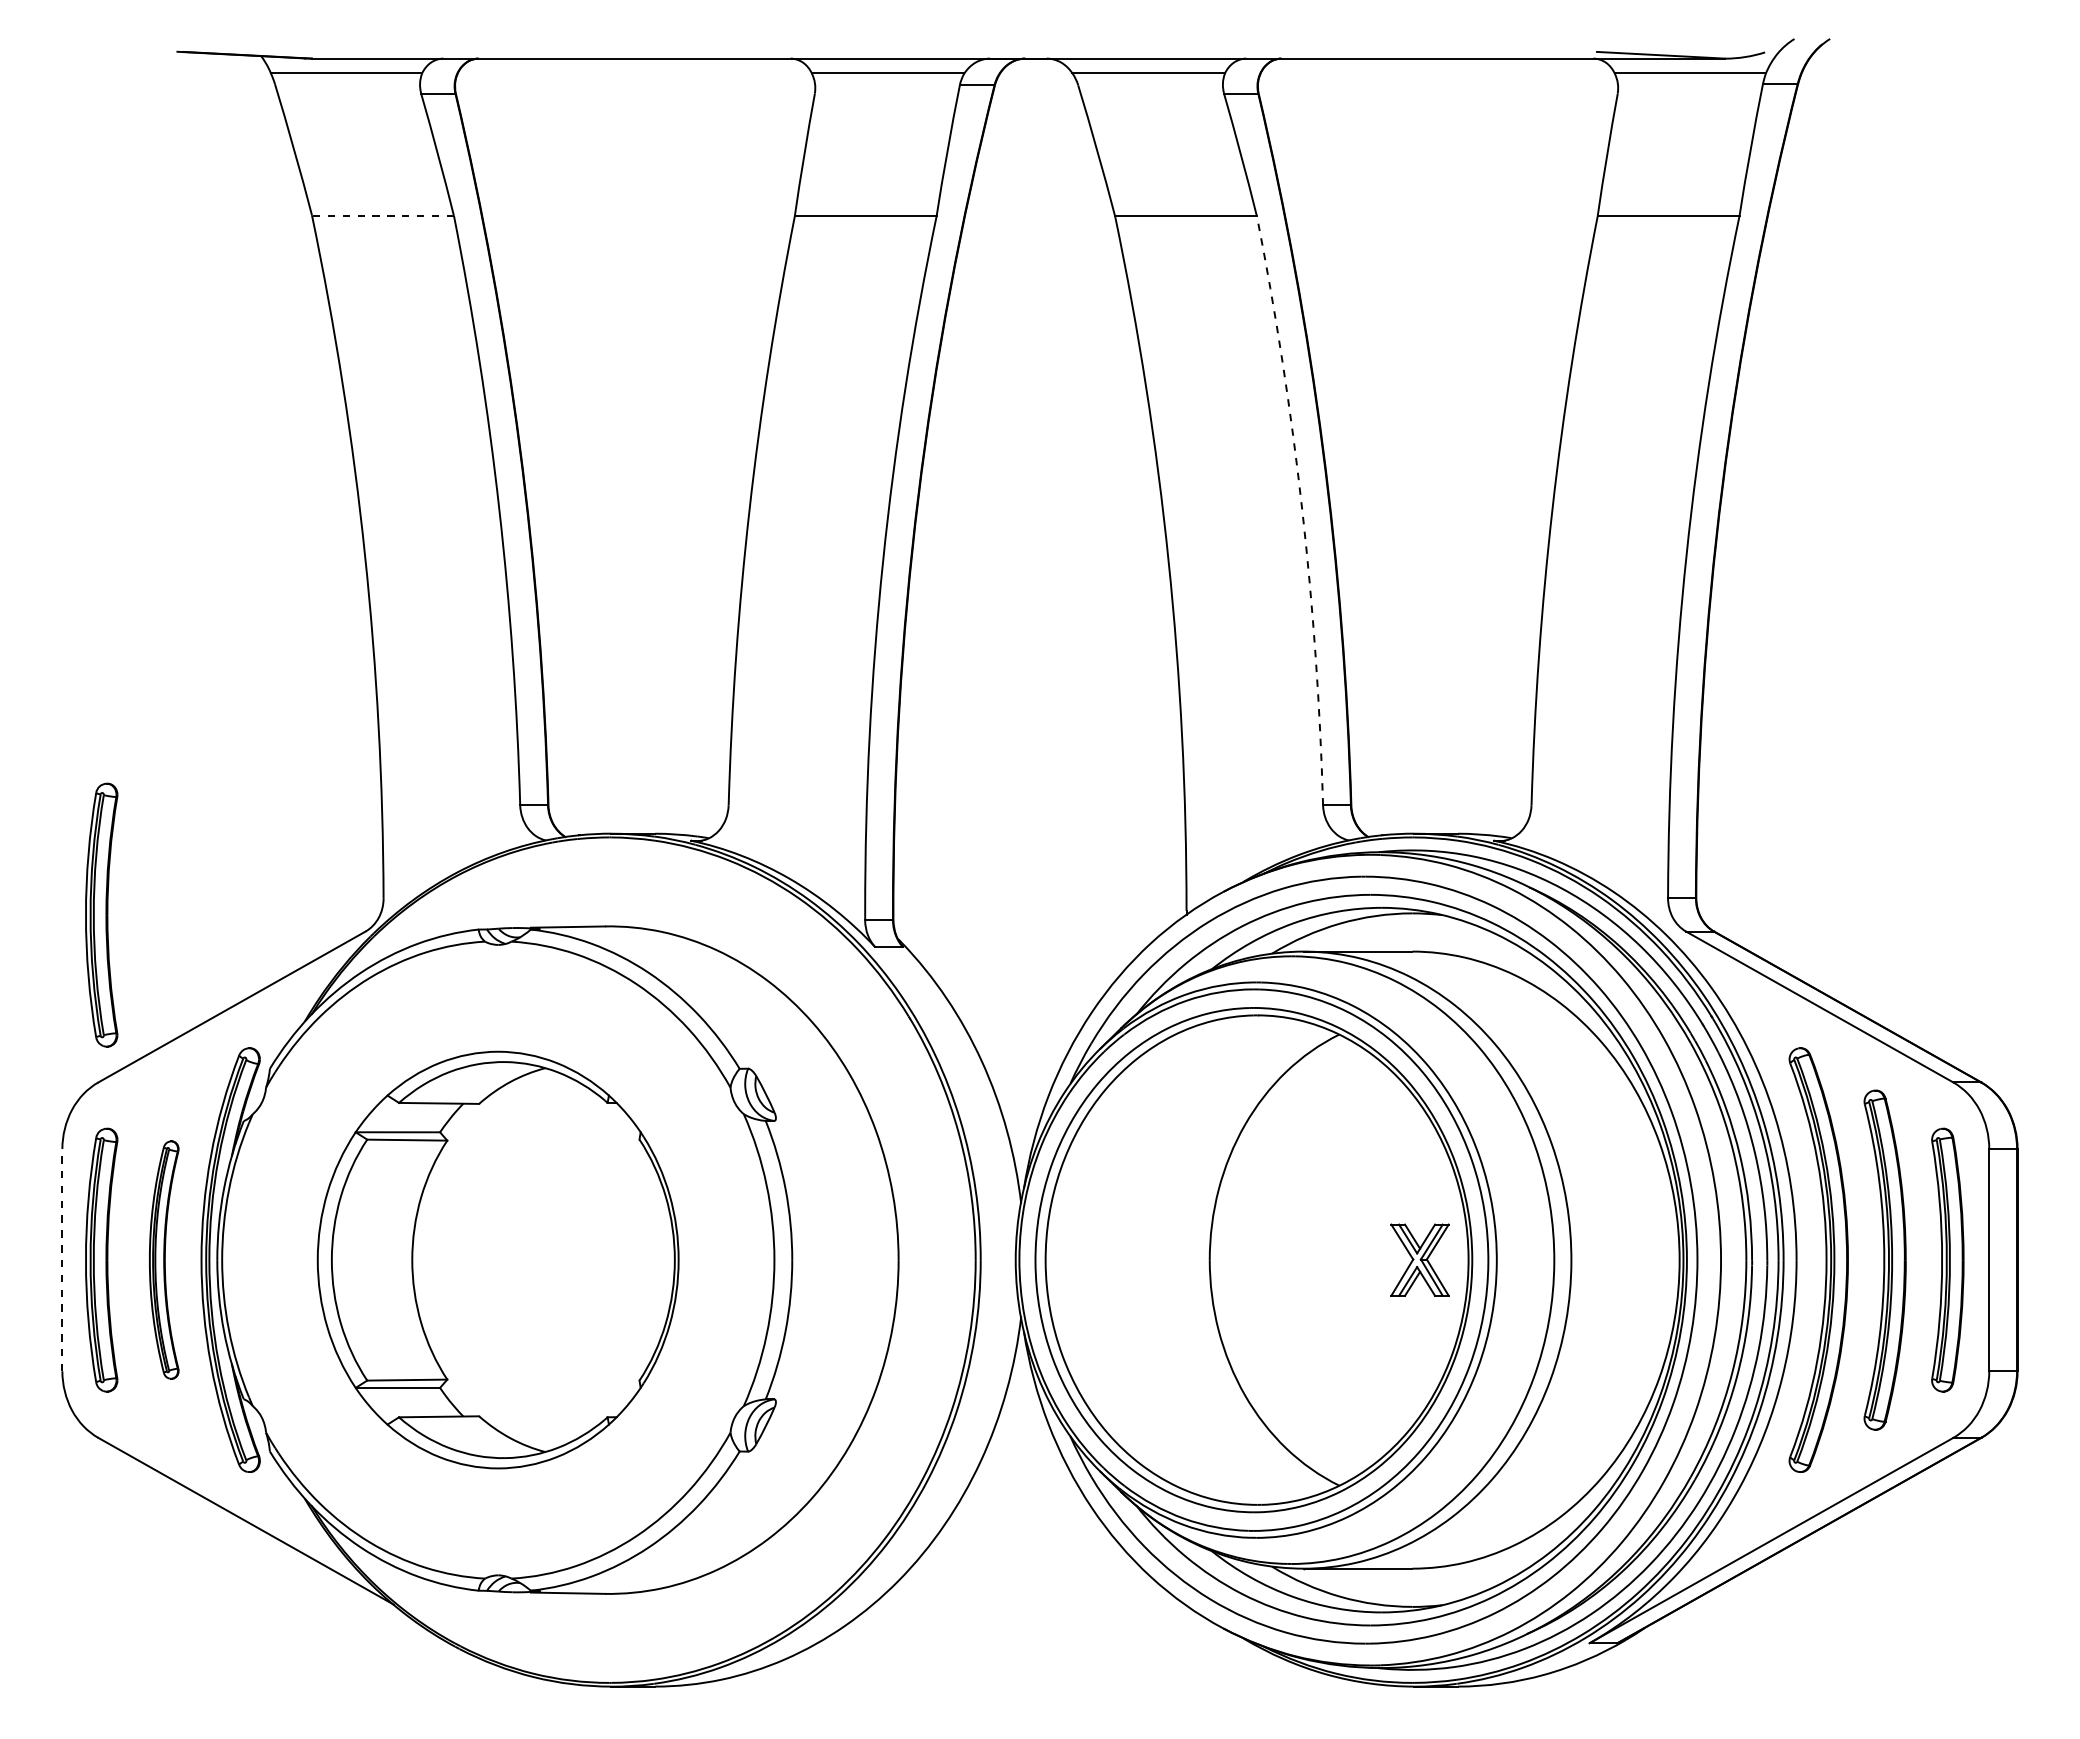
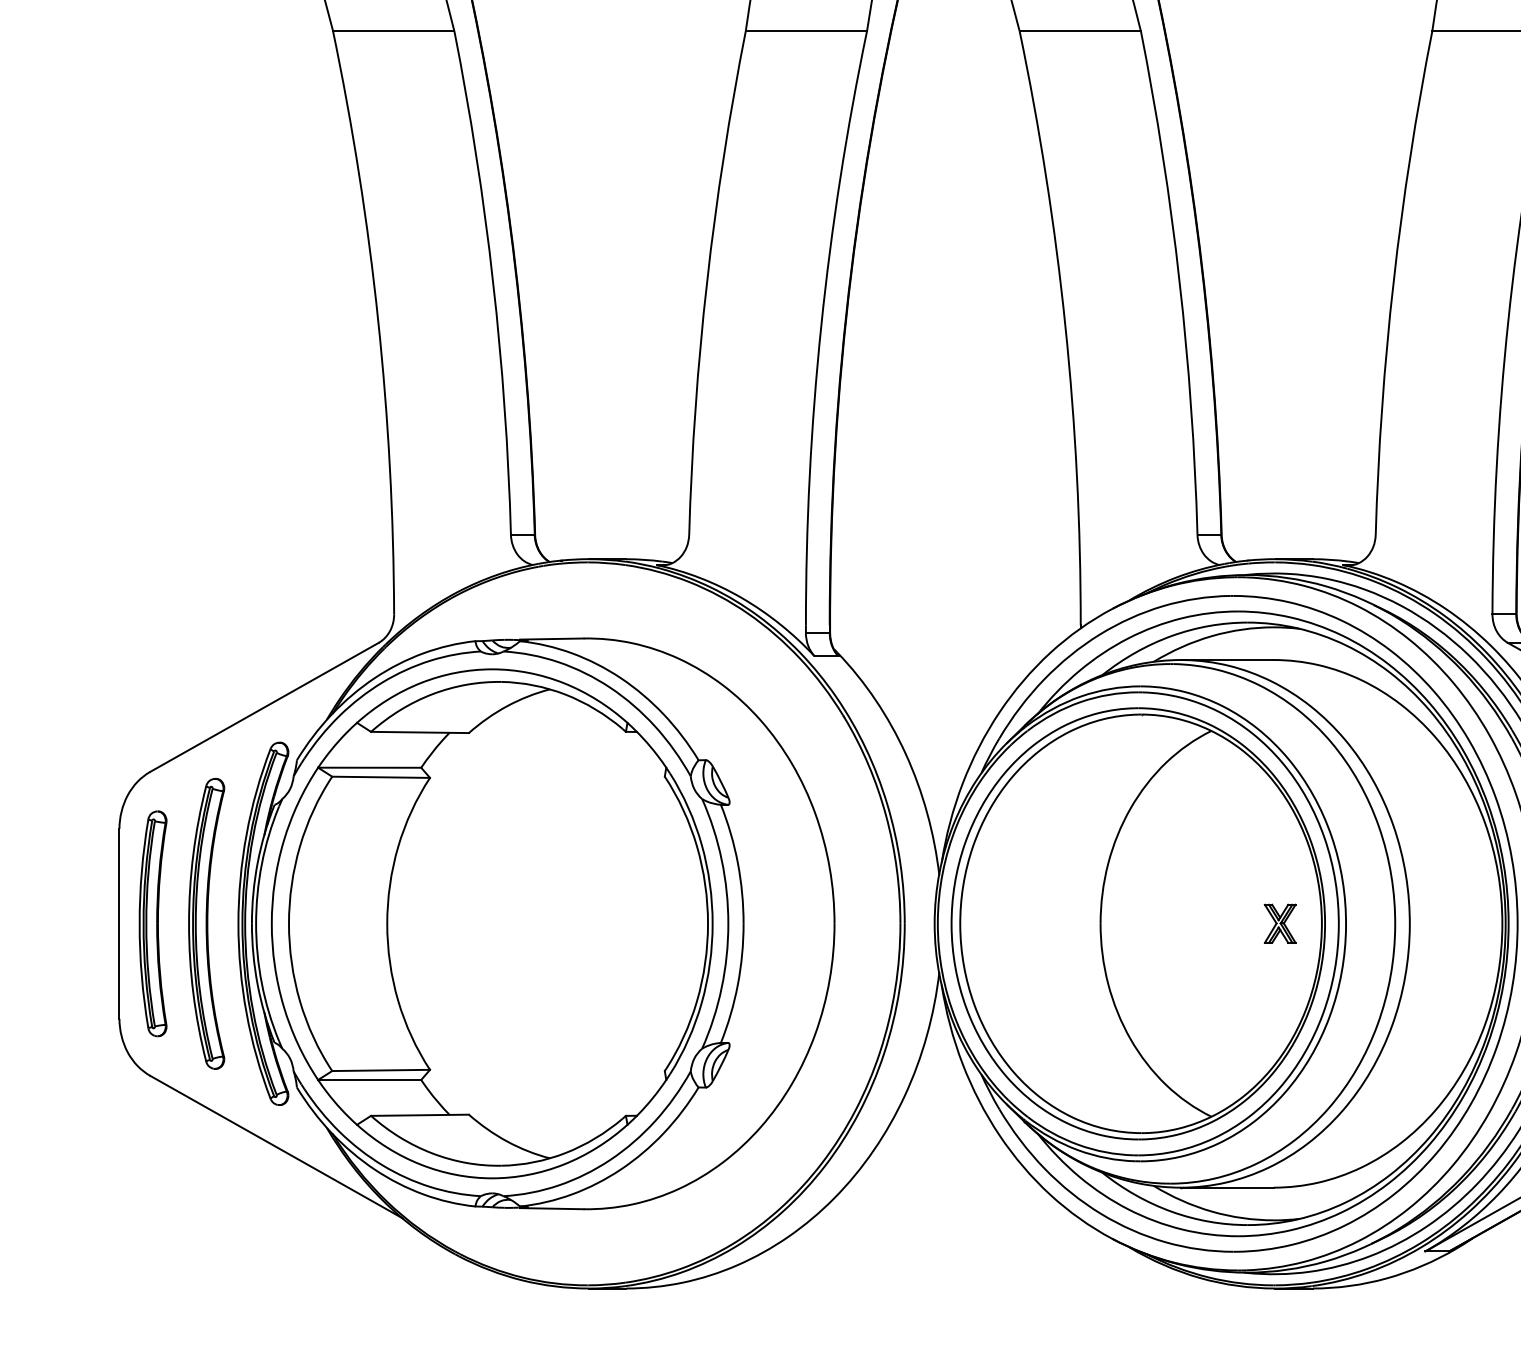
line: (383, 215) -> (394, 30), dashed -> solid
arc: (1302, 509) -> (1179, 281), dashed -> solid
part: (101, 914) -> (152, 628), removed
line: (62, 1259) -> (119, 923), dashed -> solid
part: (163, 1259) -> (205, 923), size x1.43
part: (497, 1259) -> (491, 923), size x1.43
part: (1419, 1259) -> (1279, 923), size x0.62

